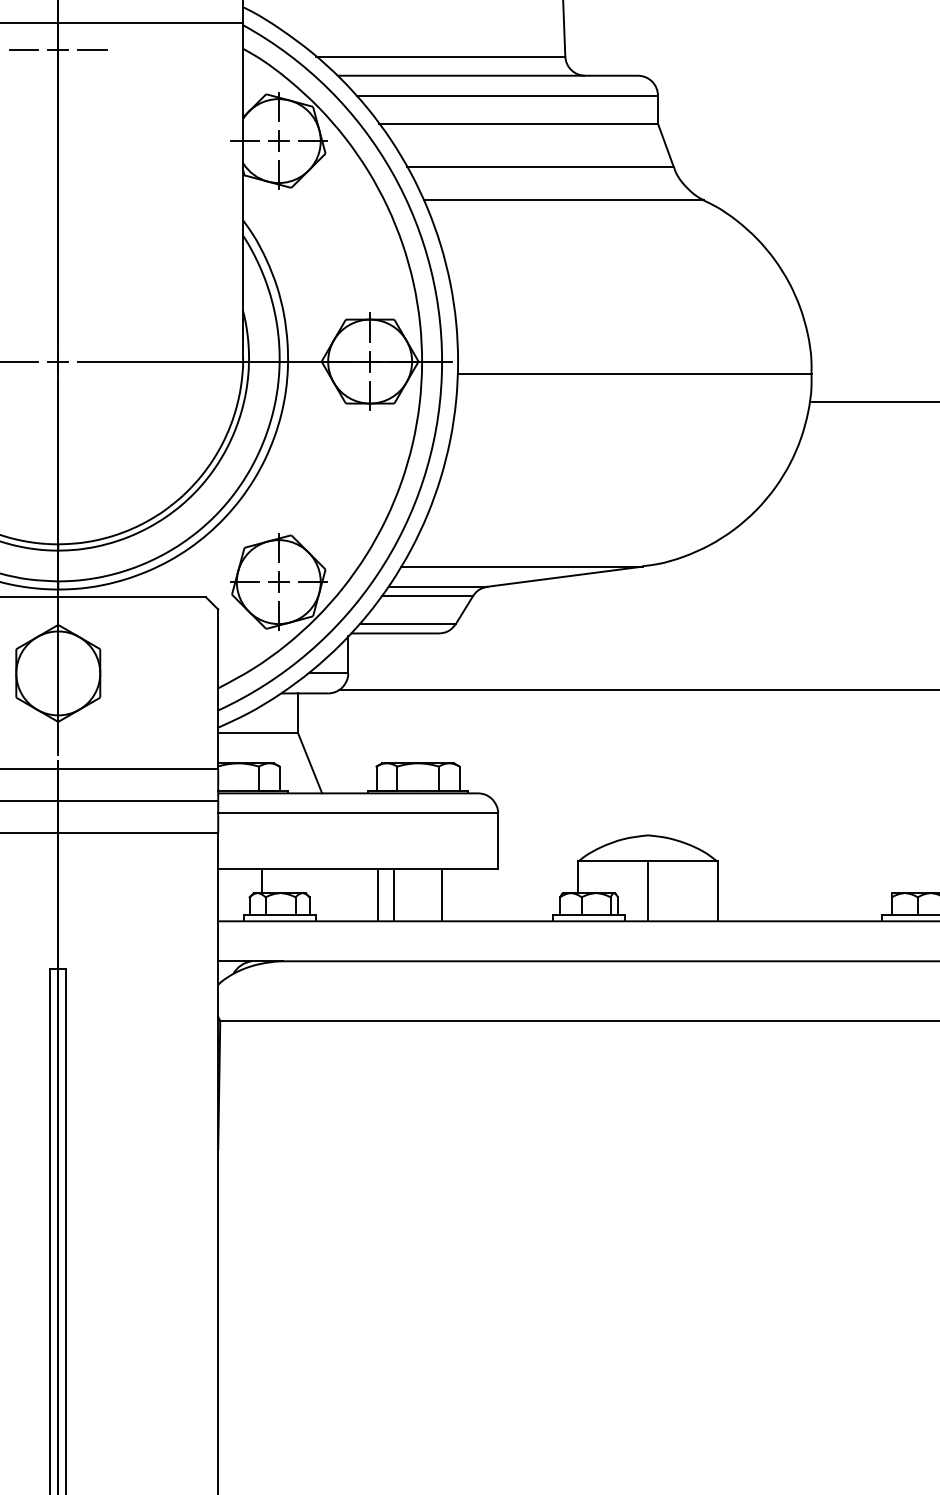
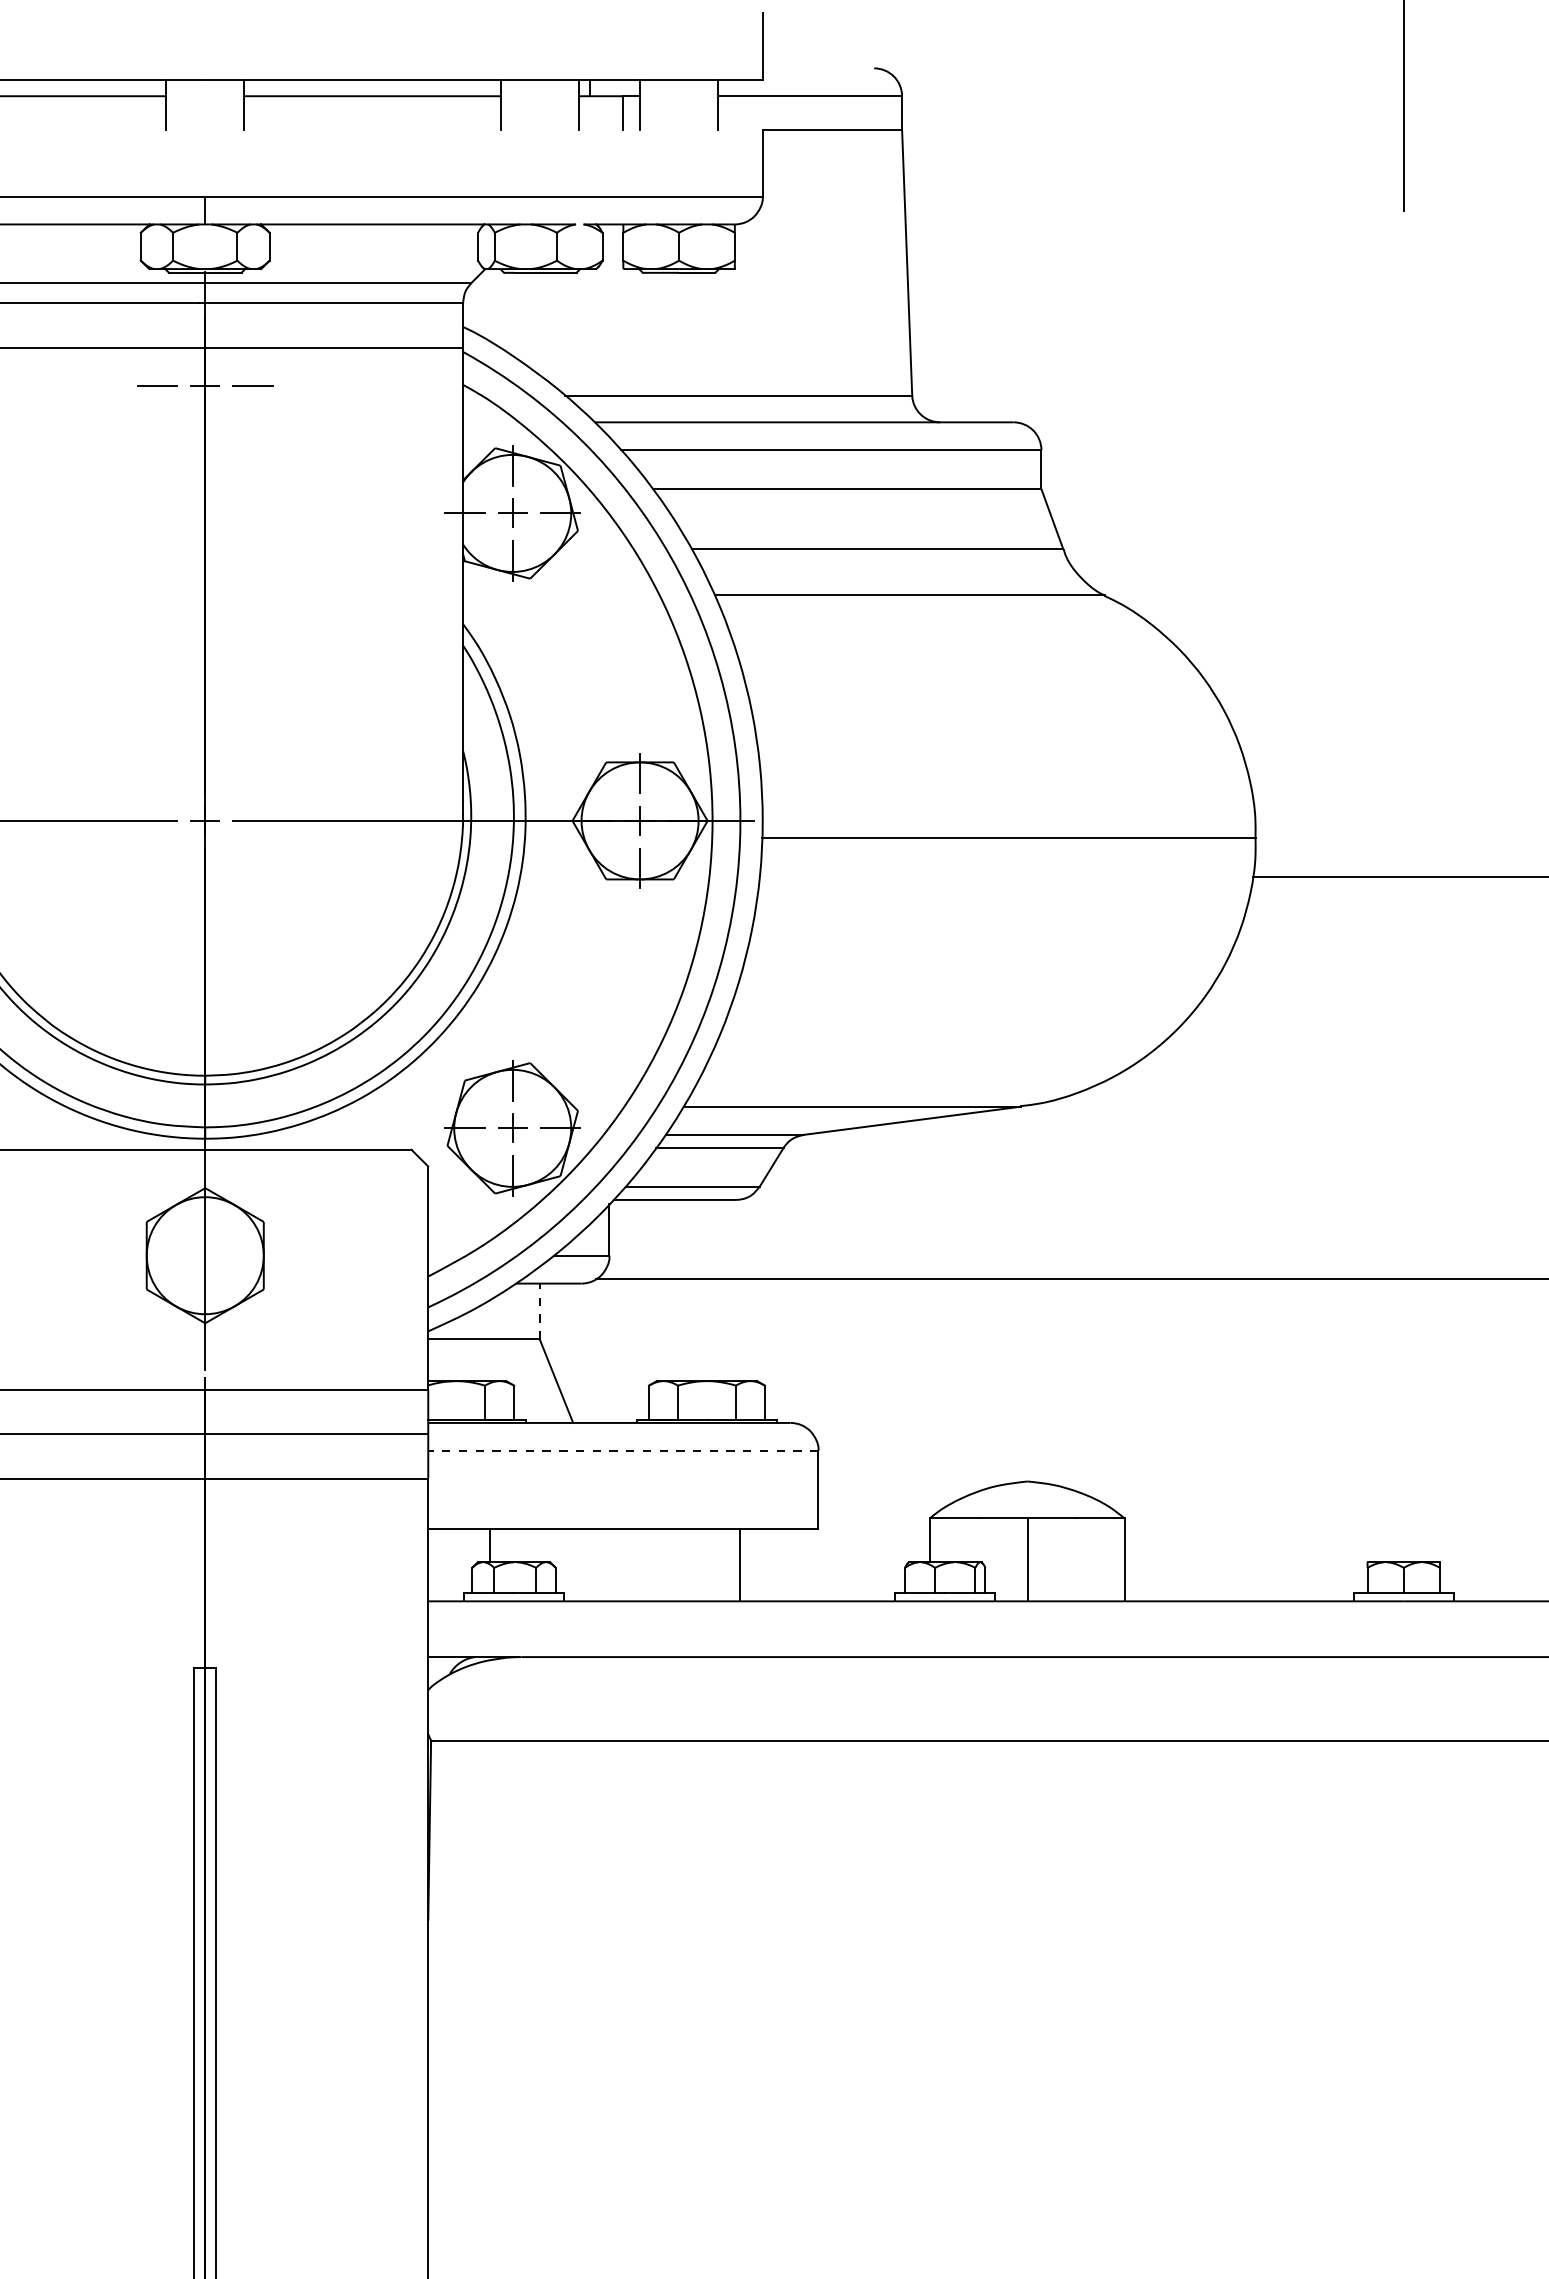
line: (297, 713) -> (539, 1311), solid -> dashed
line: (358, 813) -> (623, 1450), solid -> dashed
line: (378, 894) -> (651, 1564), removed
line: (394, 894) -> (673, 1564), removed

